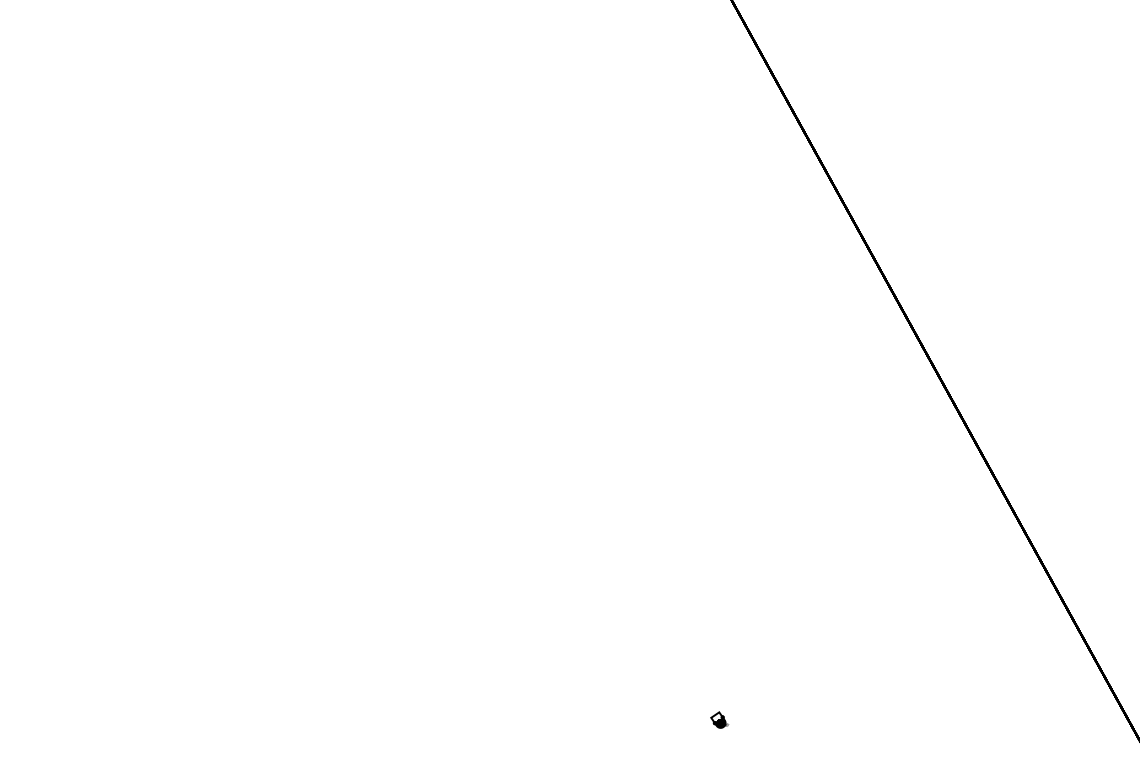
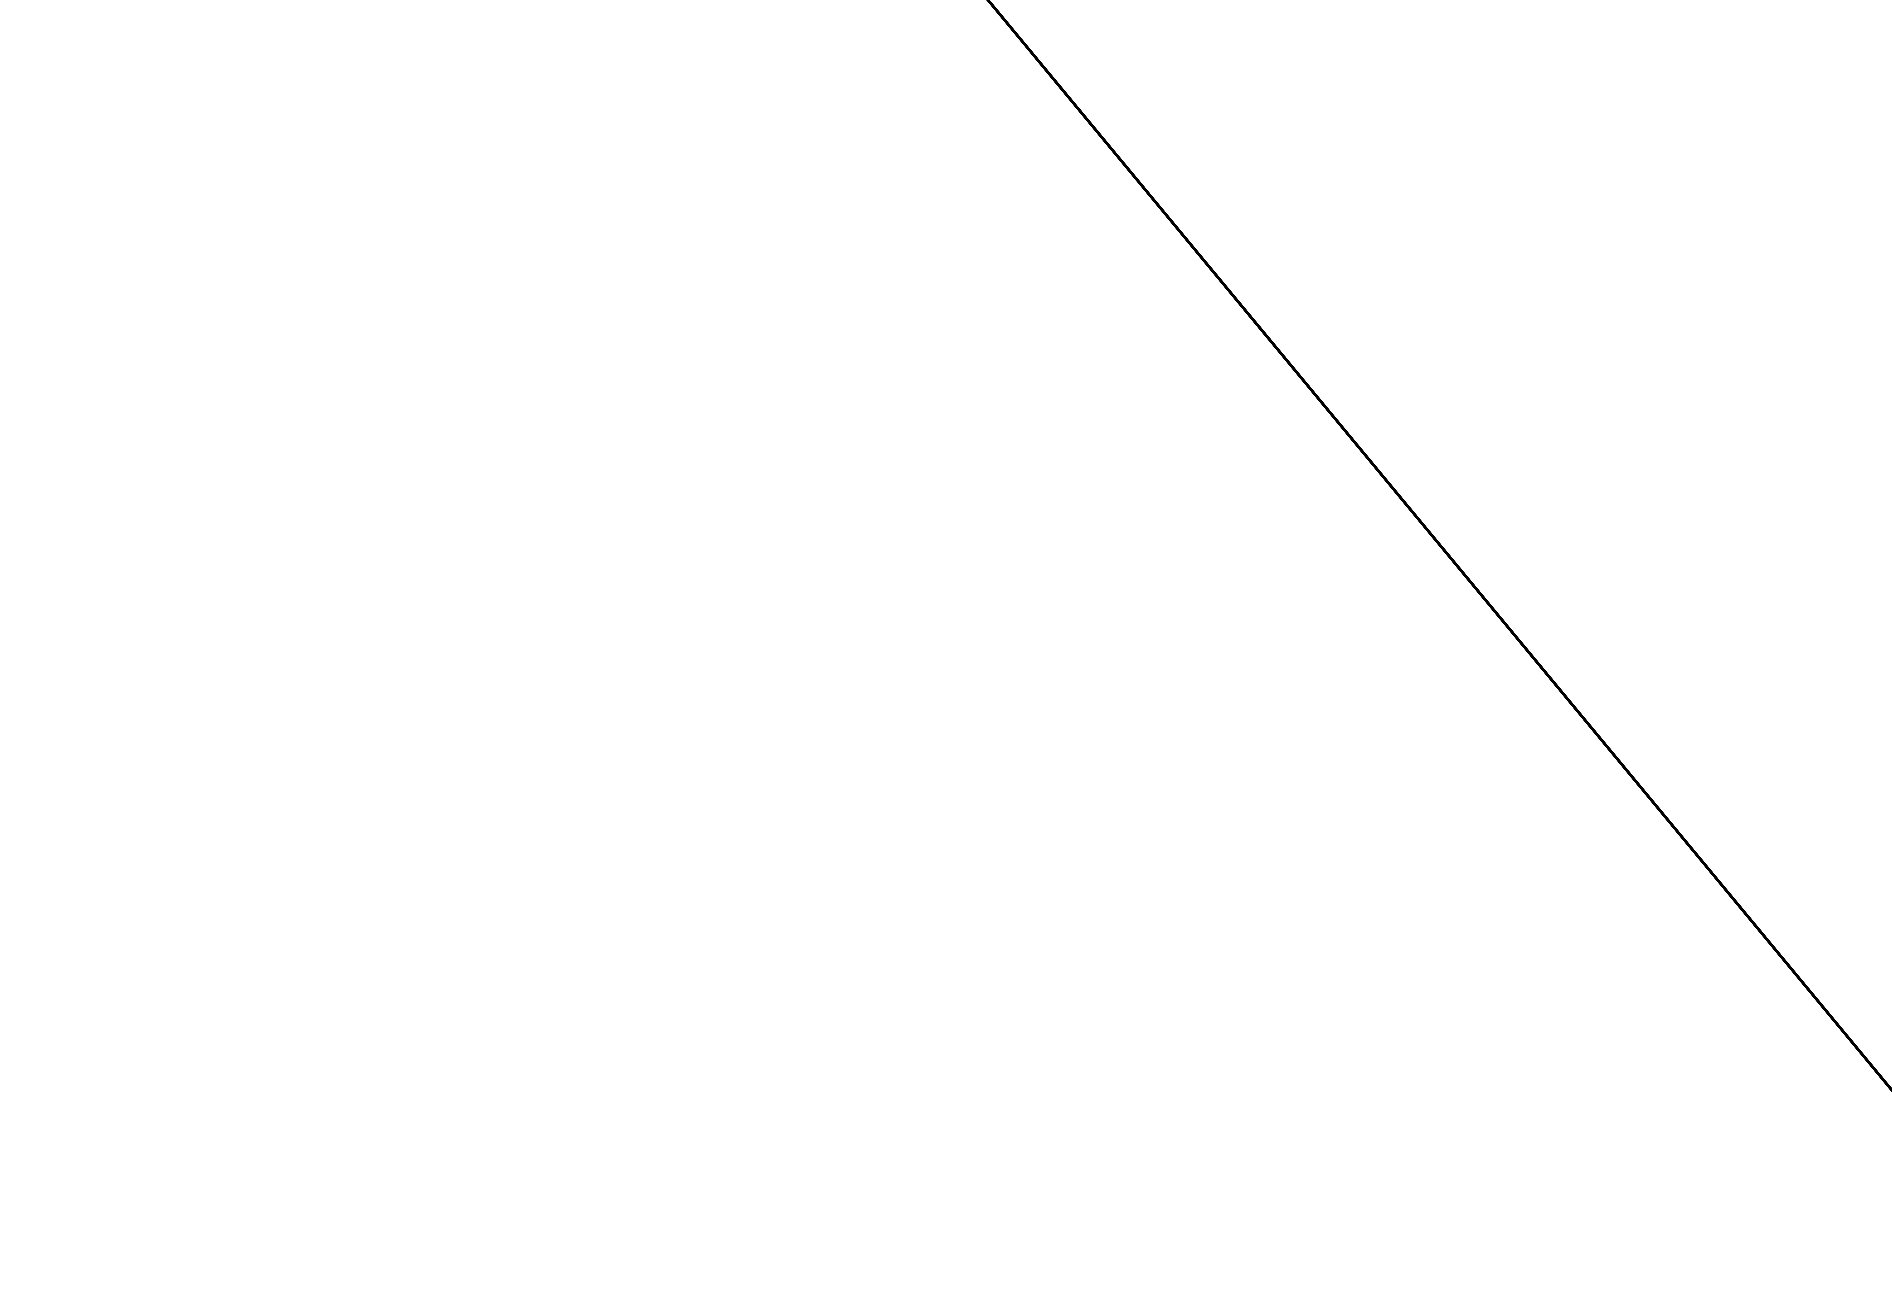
part: (719, 719) -> (1134, 911), removed

